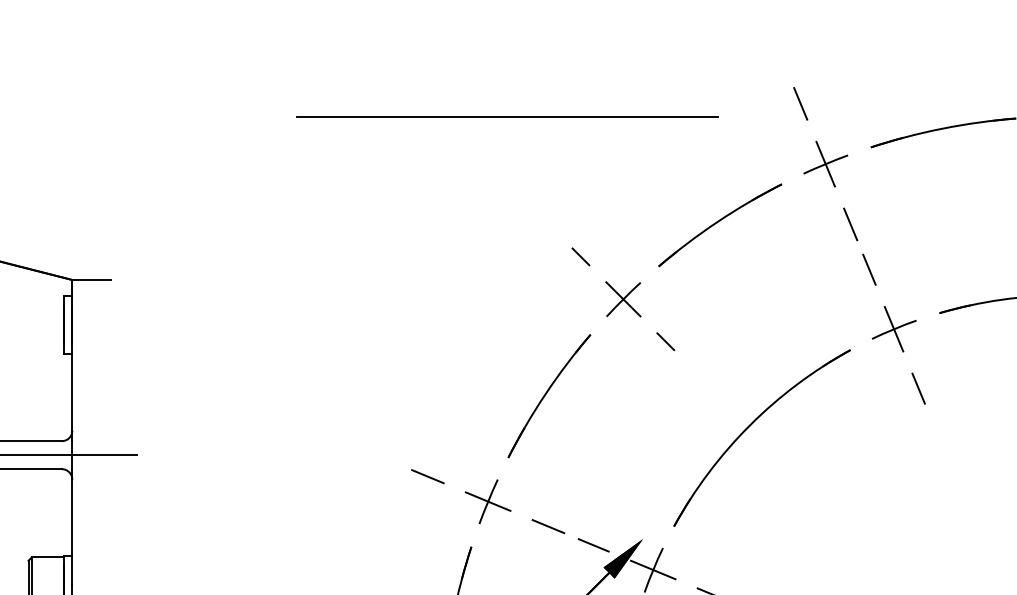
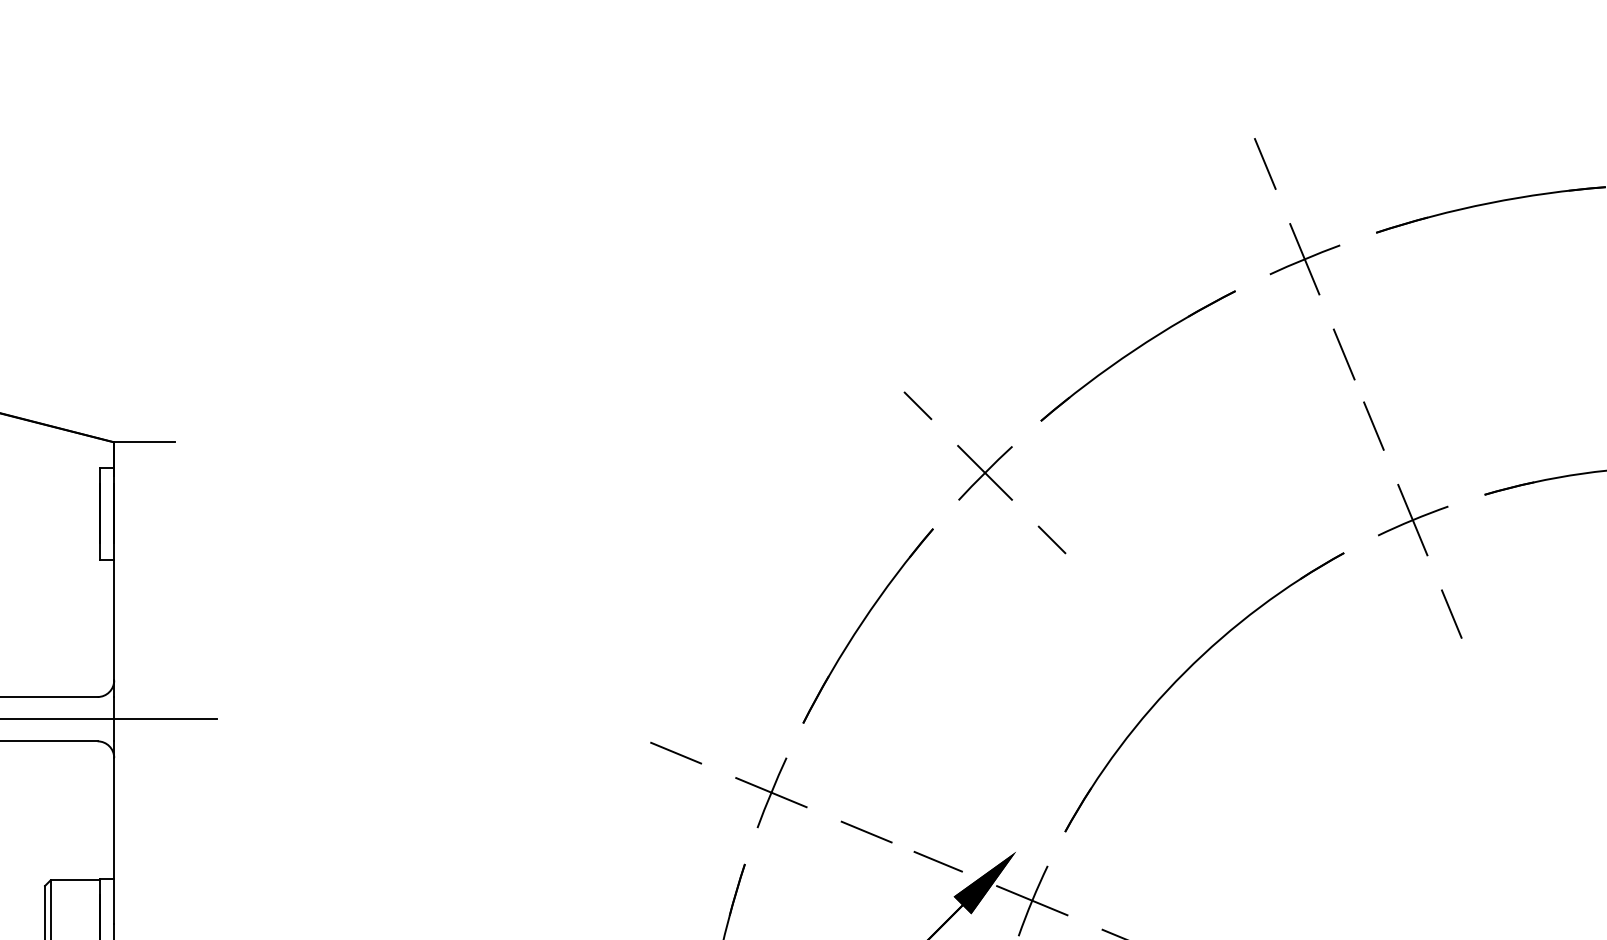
line: (507, 116) -> (801, 183), removed

